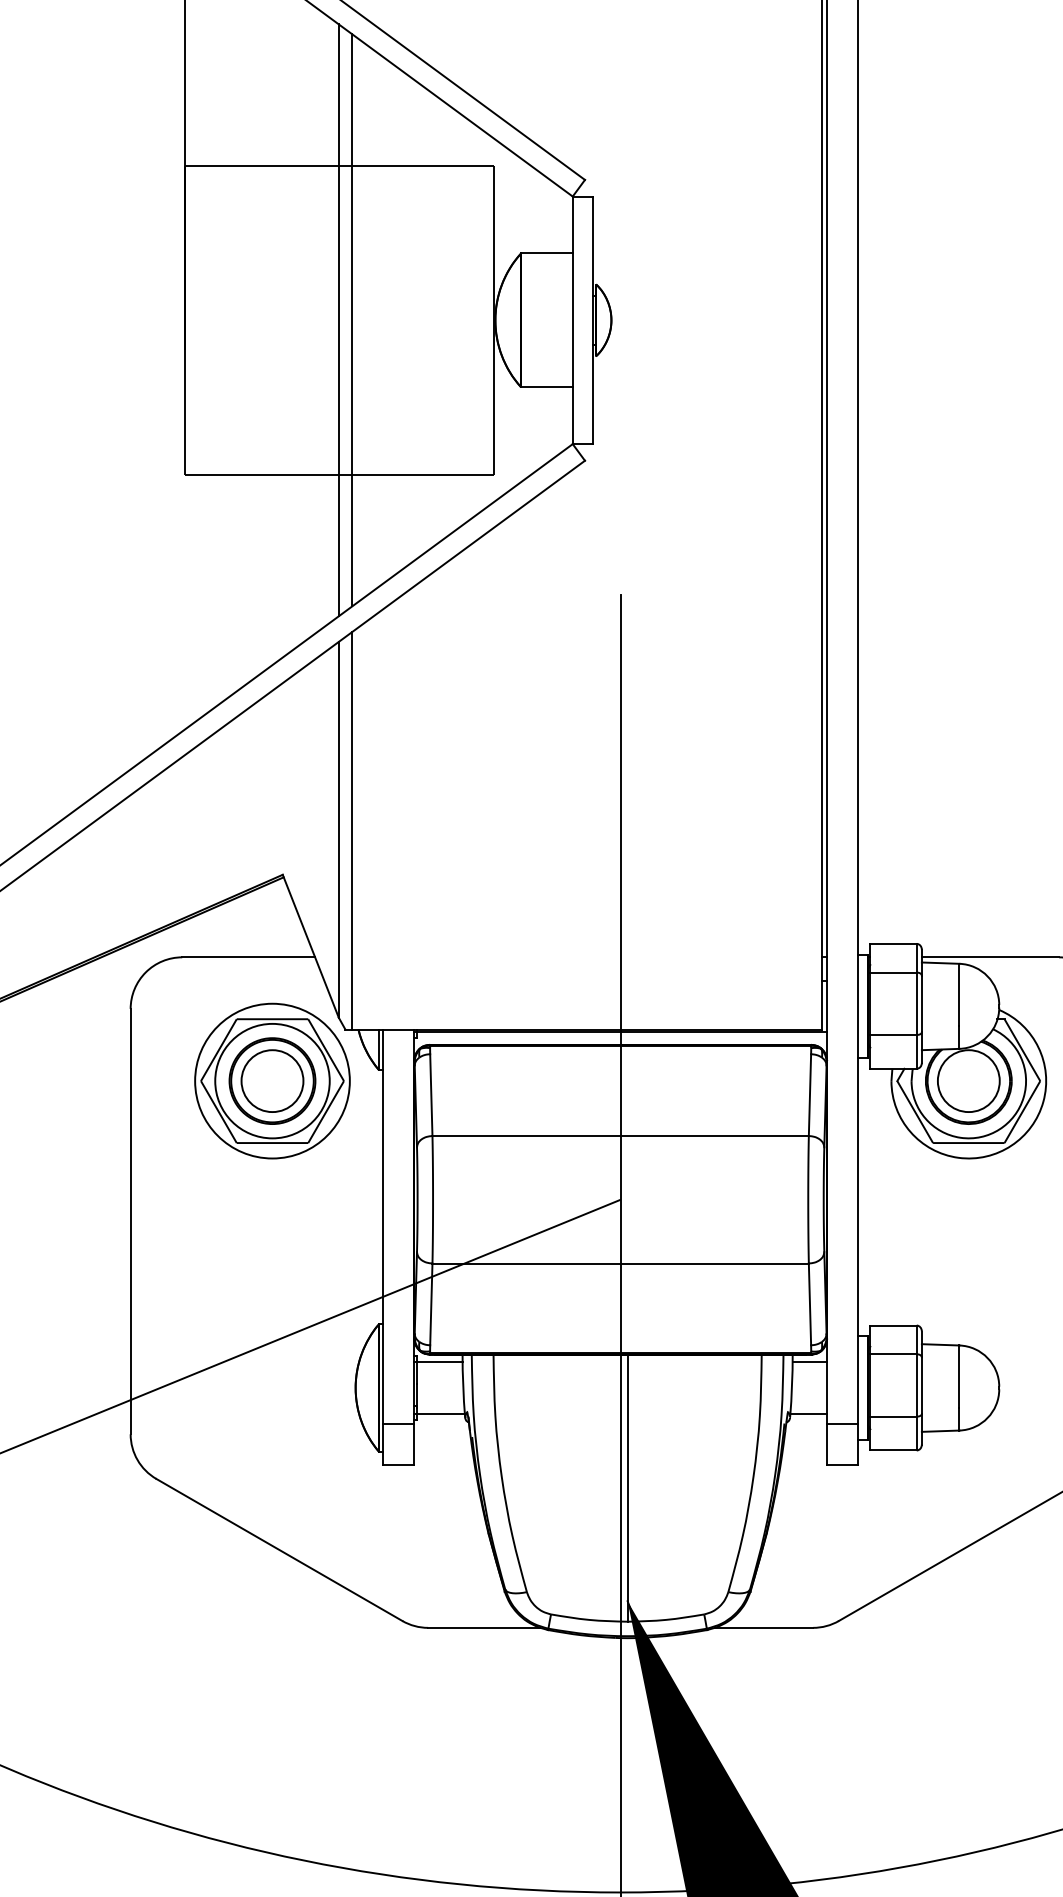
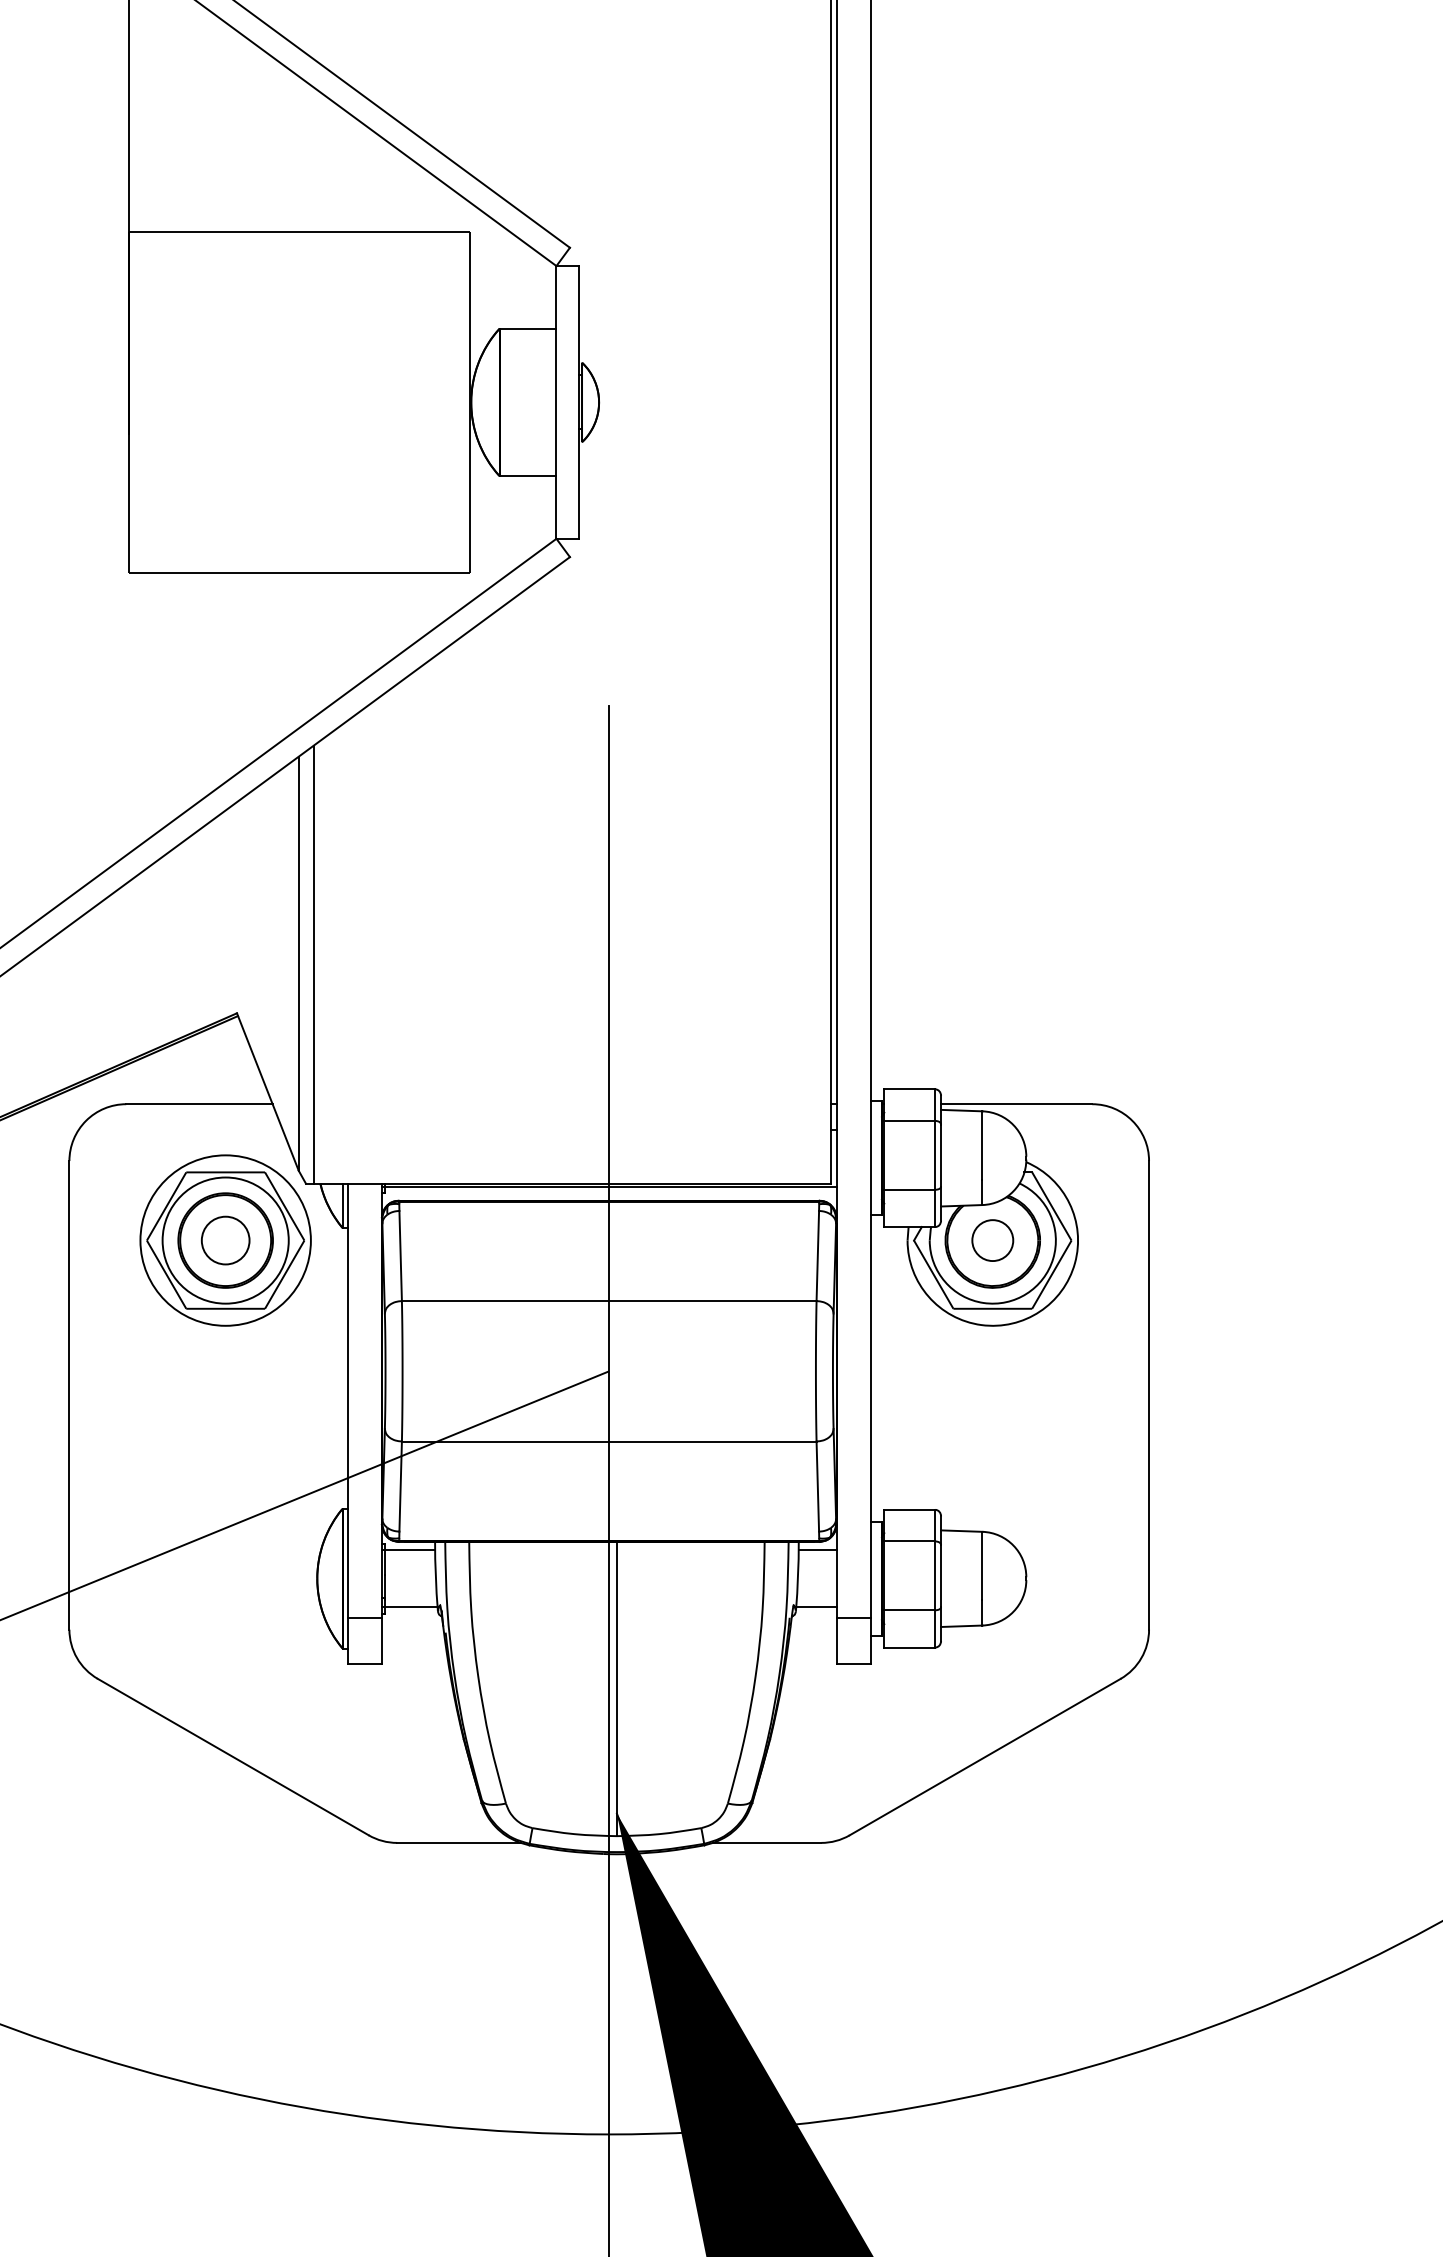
line: (338, 320) -> (298, 402), removed
line: (352, 320) -> (313, 402), removed
circle: (272, 1081) -> (225, 1240), size x0.7
circle: (968, 1081) -> (992, 1240), size x0.6

